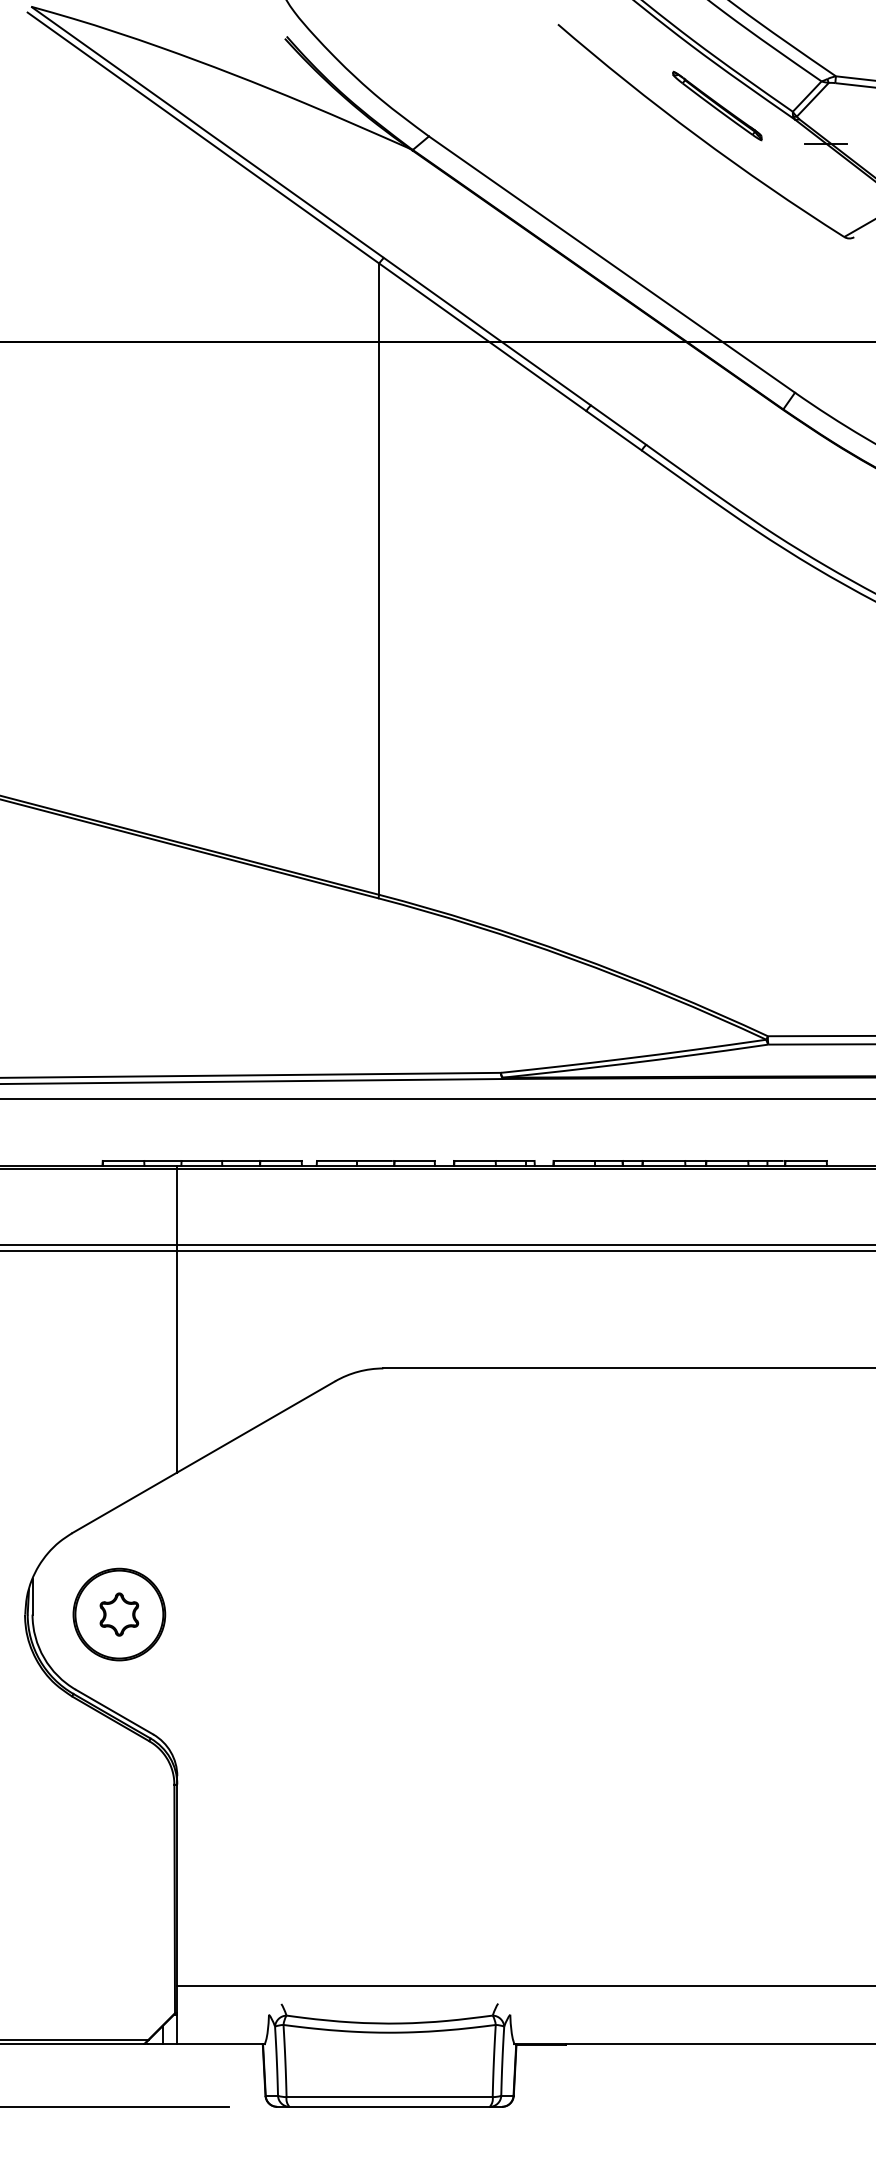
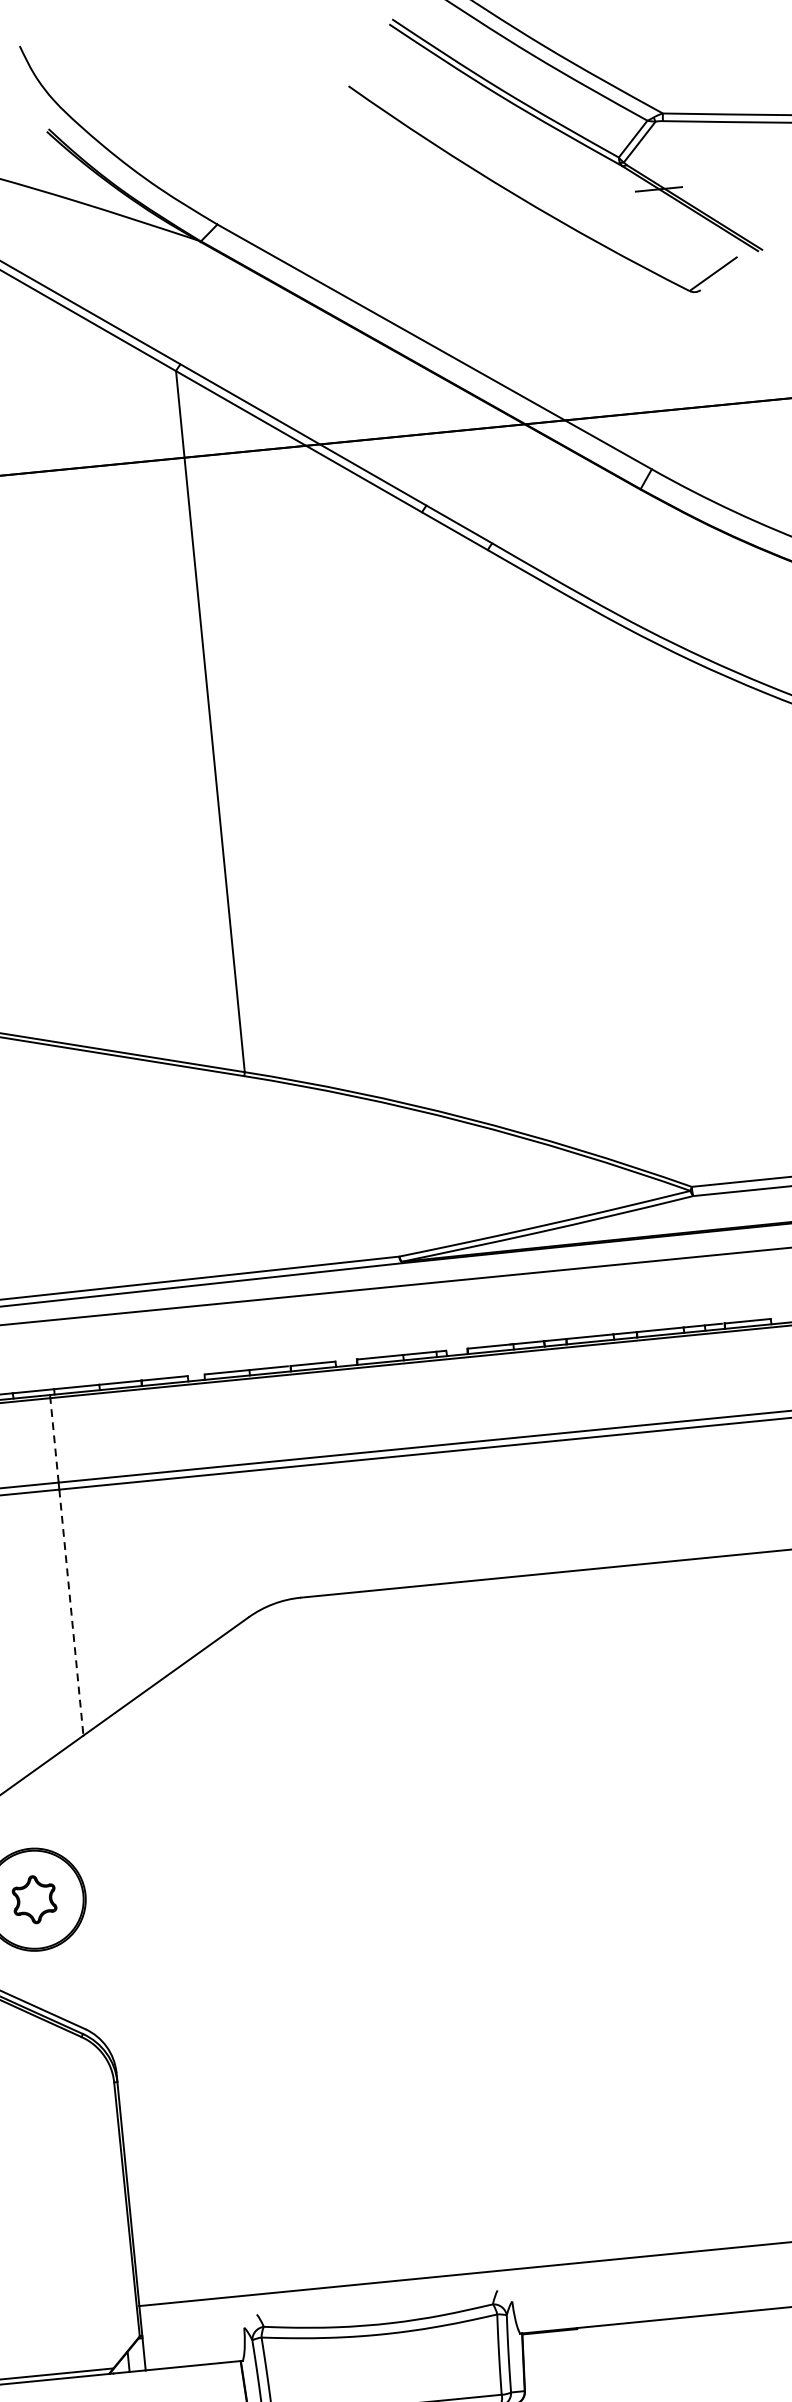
part: (717, 105) -> (534, 158), removed
line: (177, 1206) -> (54, 1440), solid -> dashed
line: (177, 1361) -> (71, 1612), solid -> dashed

